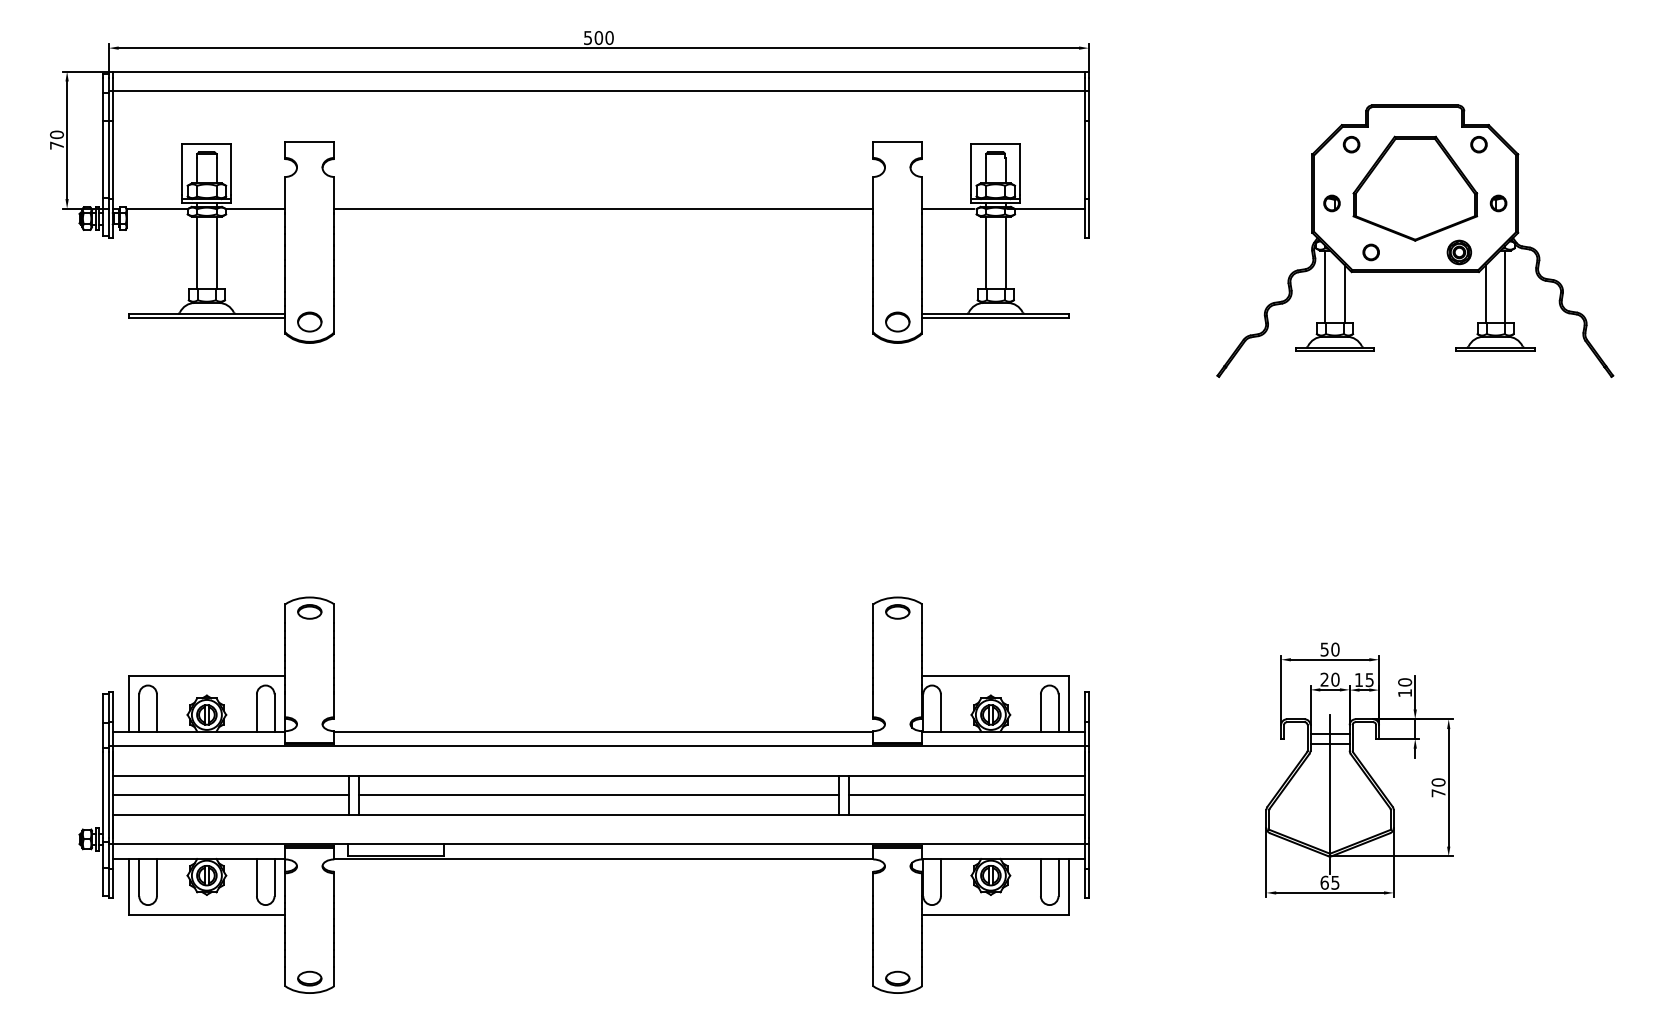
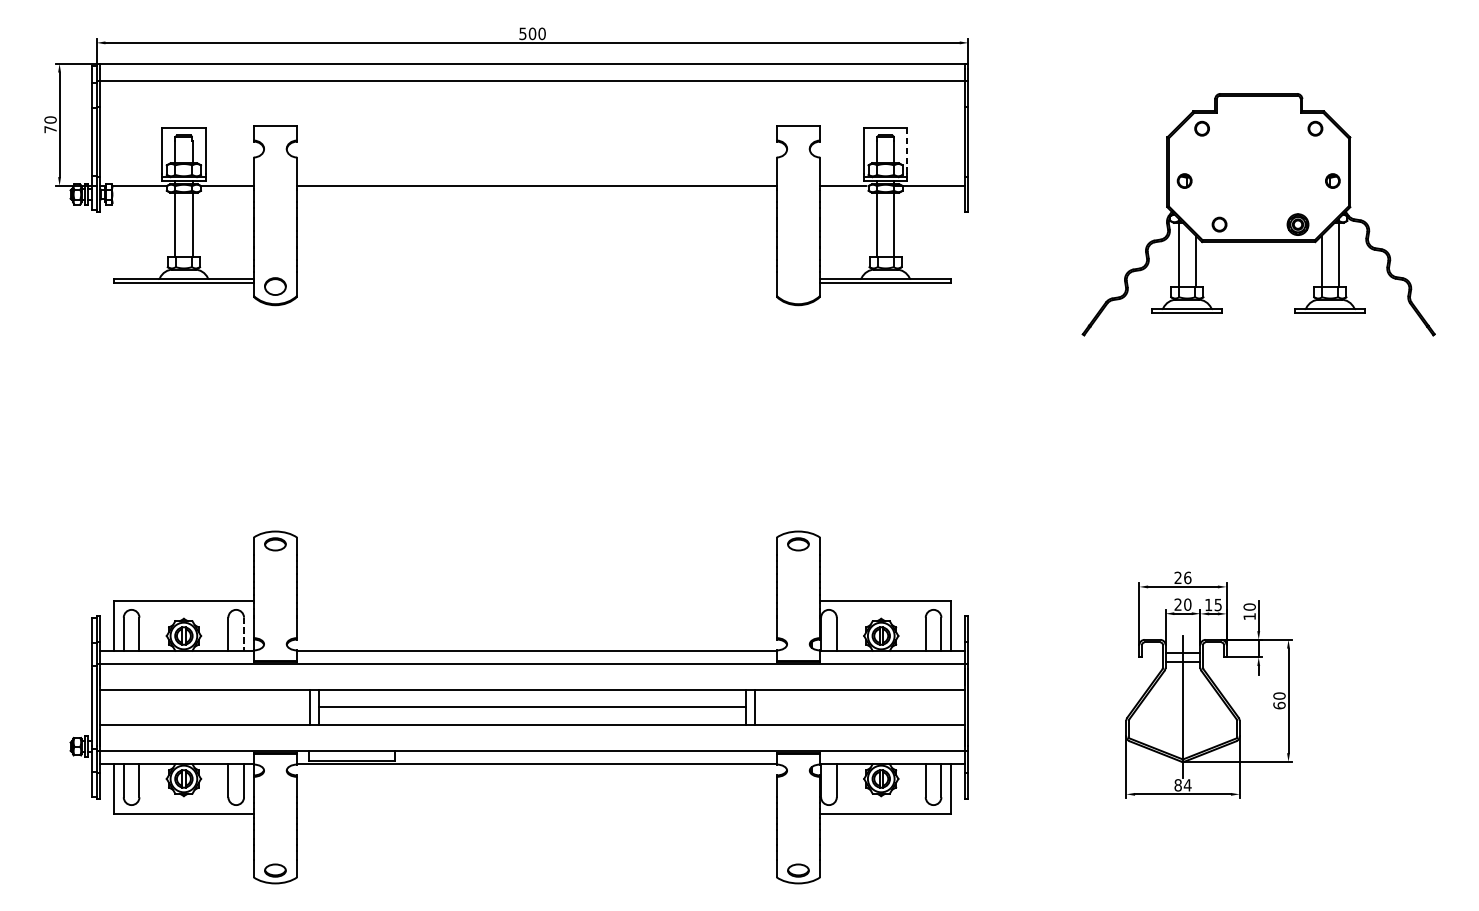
line: (1020, 169) -> (907, 150), solid -> dashed
part: (1415, 188) -> (1258, 167), removed
part: (897, 321) -> (798, 286), removed
text: (1329, 649) -> (1182, 577), 50 -> 26
line: (274, 712) -> (244, 633), solid -> dashed
text: (1438, 793) -> (1279, 705), 70 -> 60
line: (230, 795) -> (204, 707), removed
line: (966, 795) -> (859, 707), removed
text: (1329, 882) -> (1182, 785), 65 -> 84

